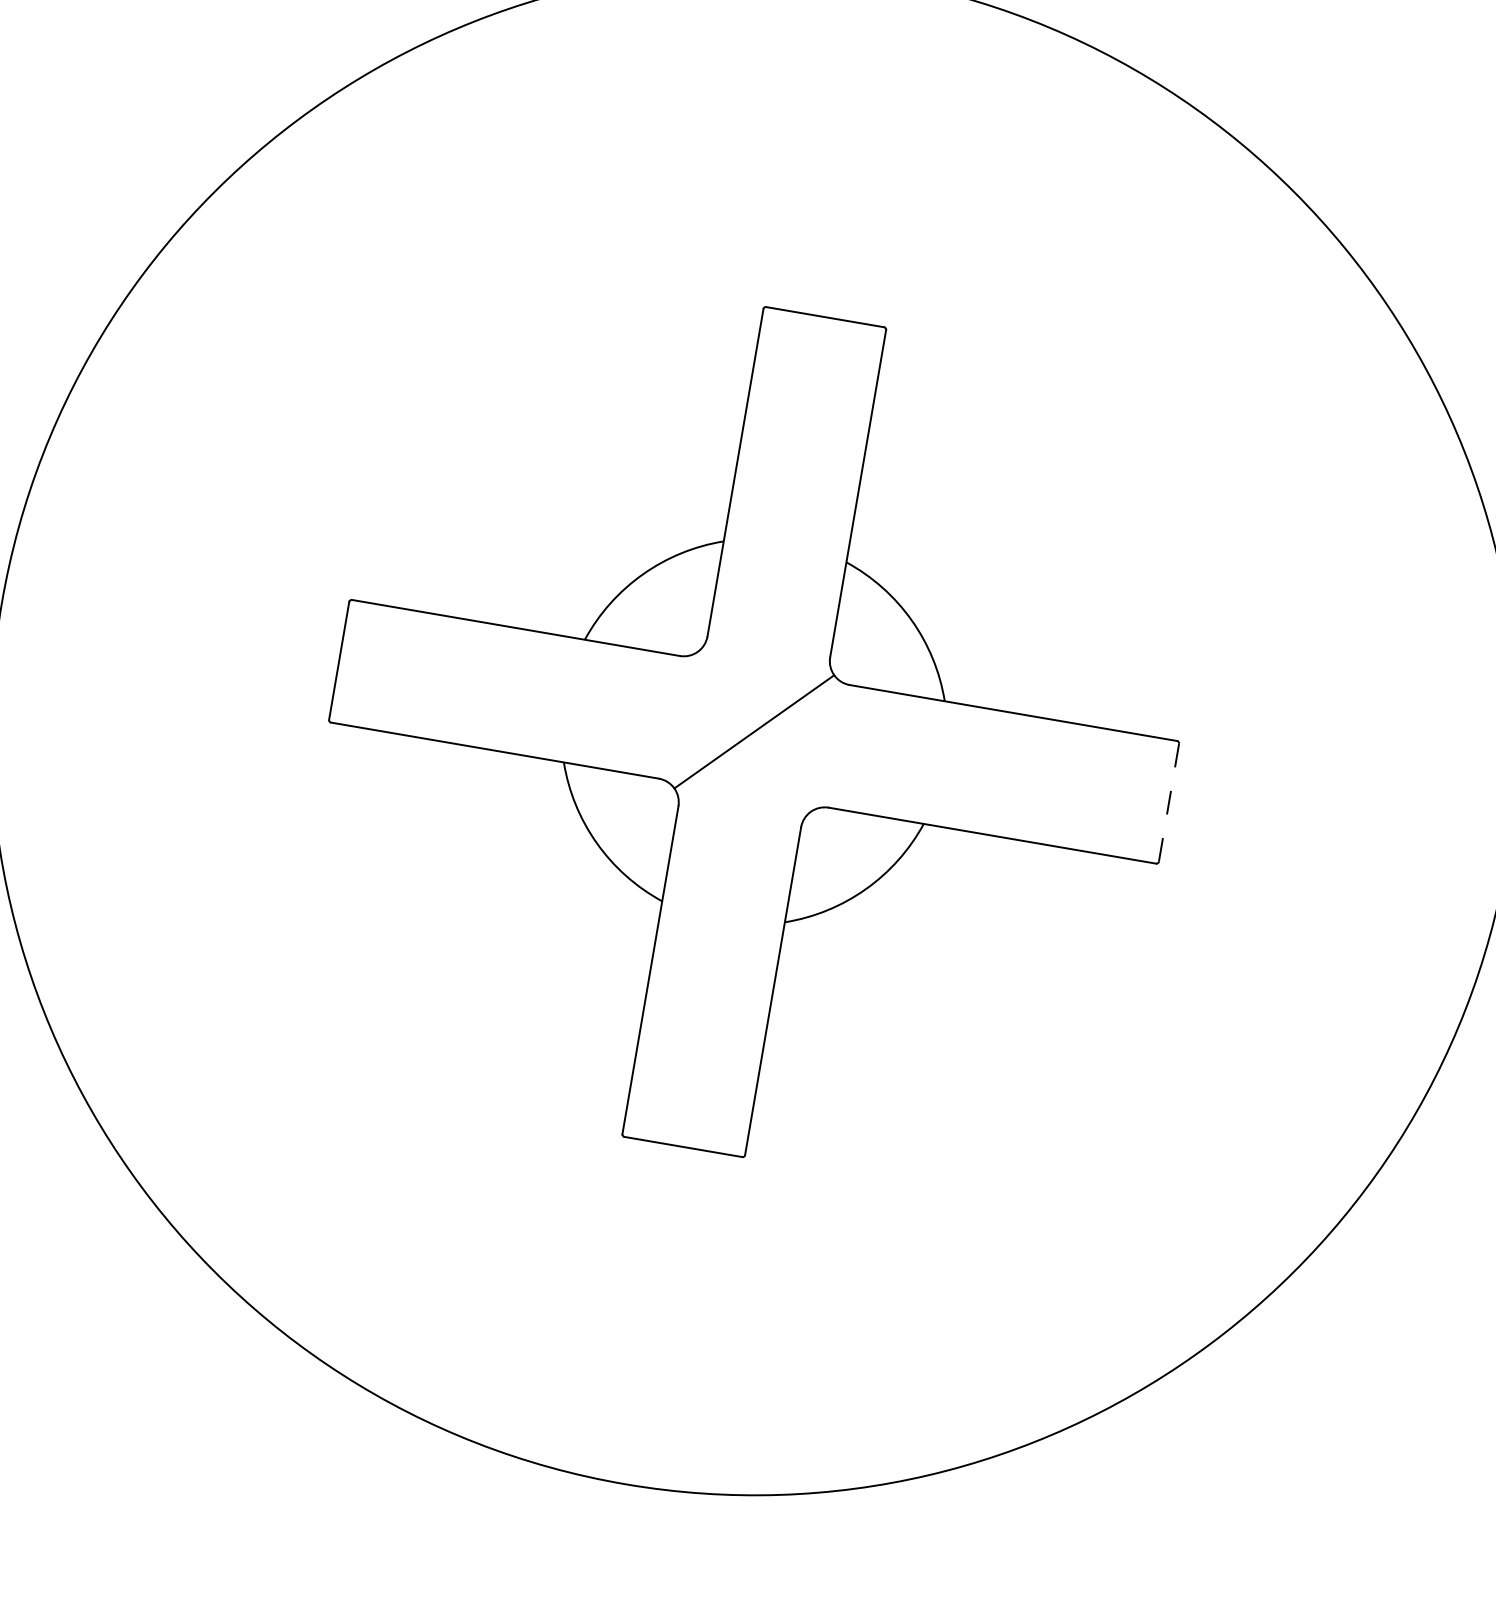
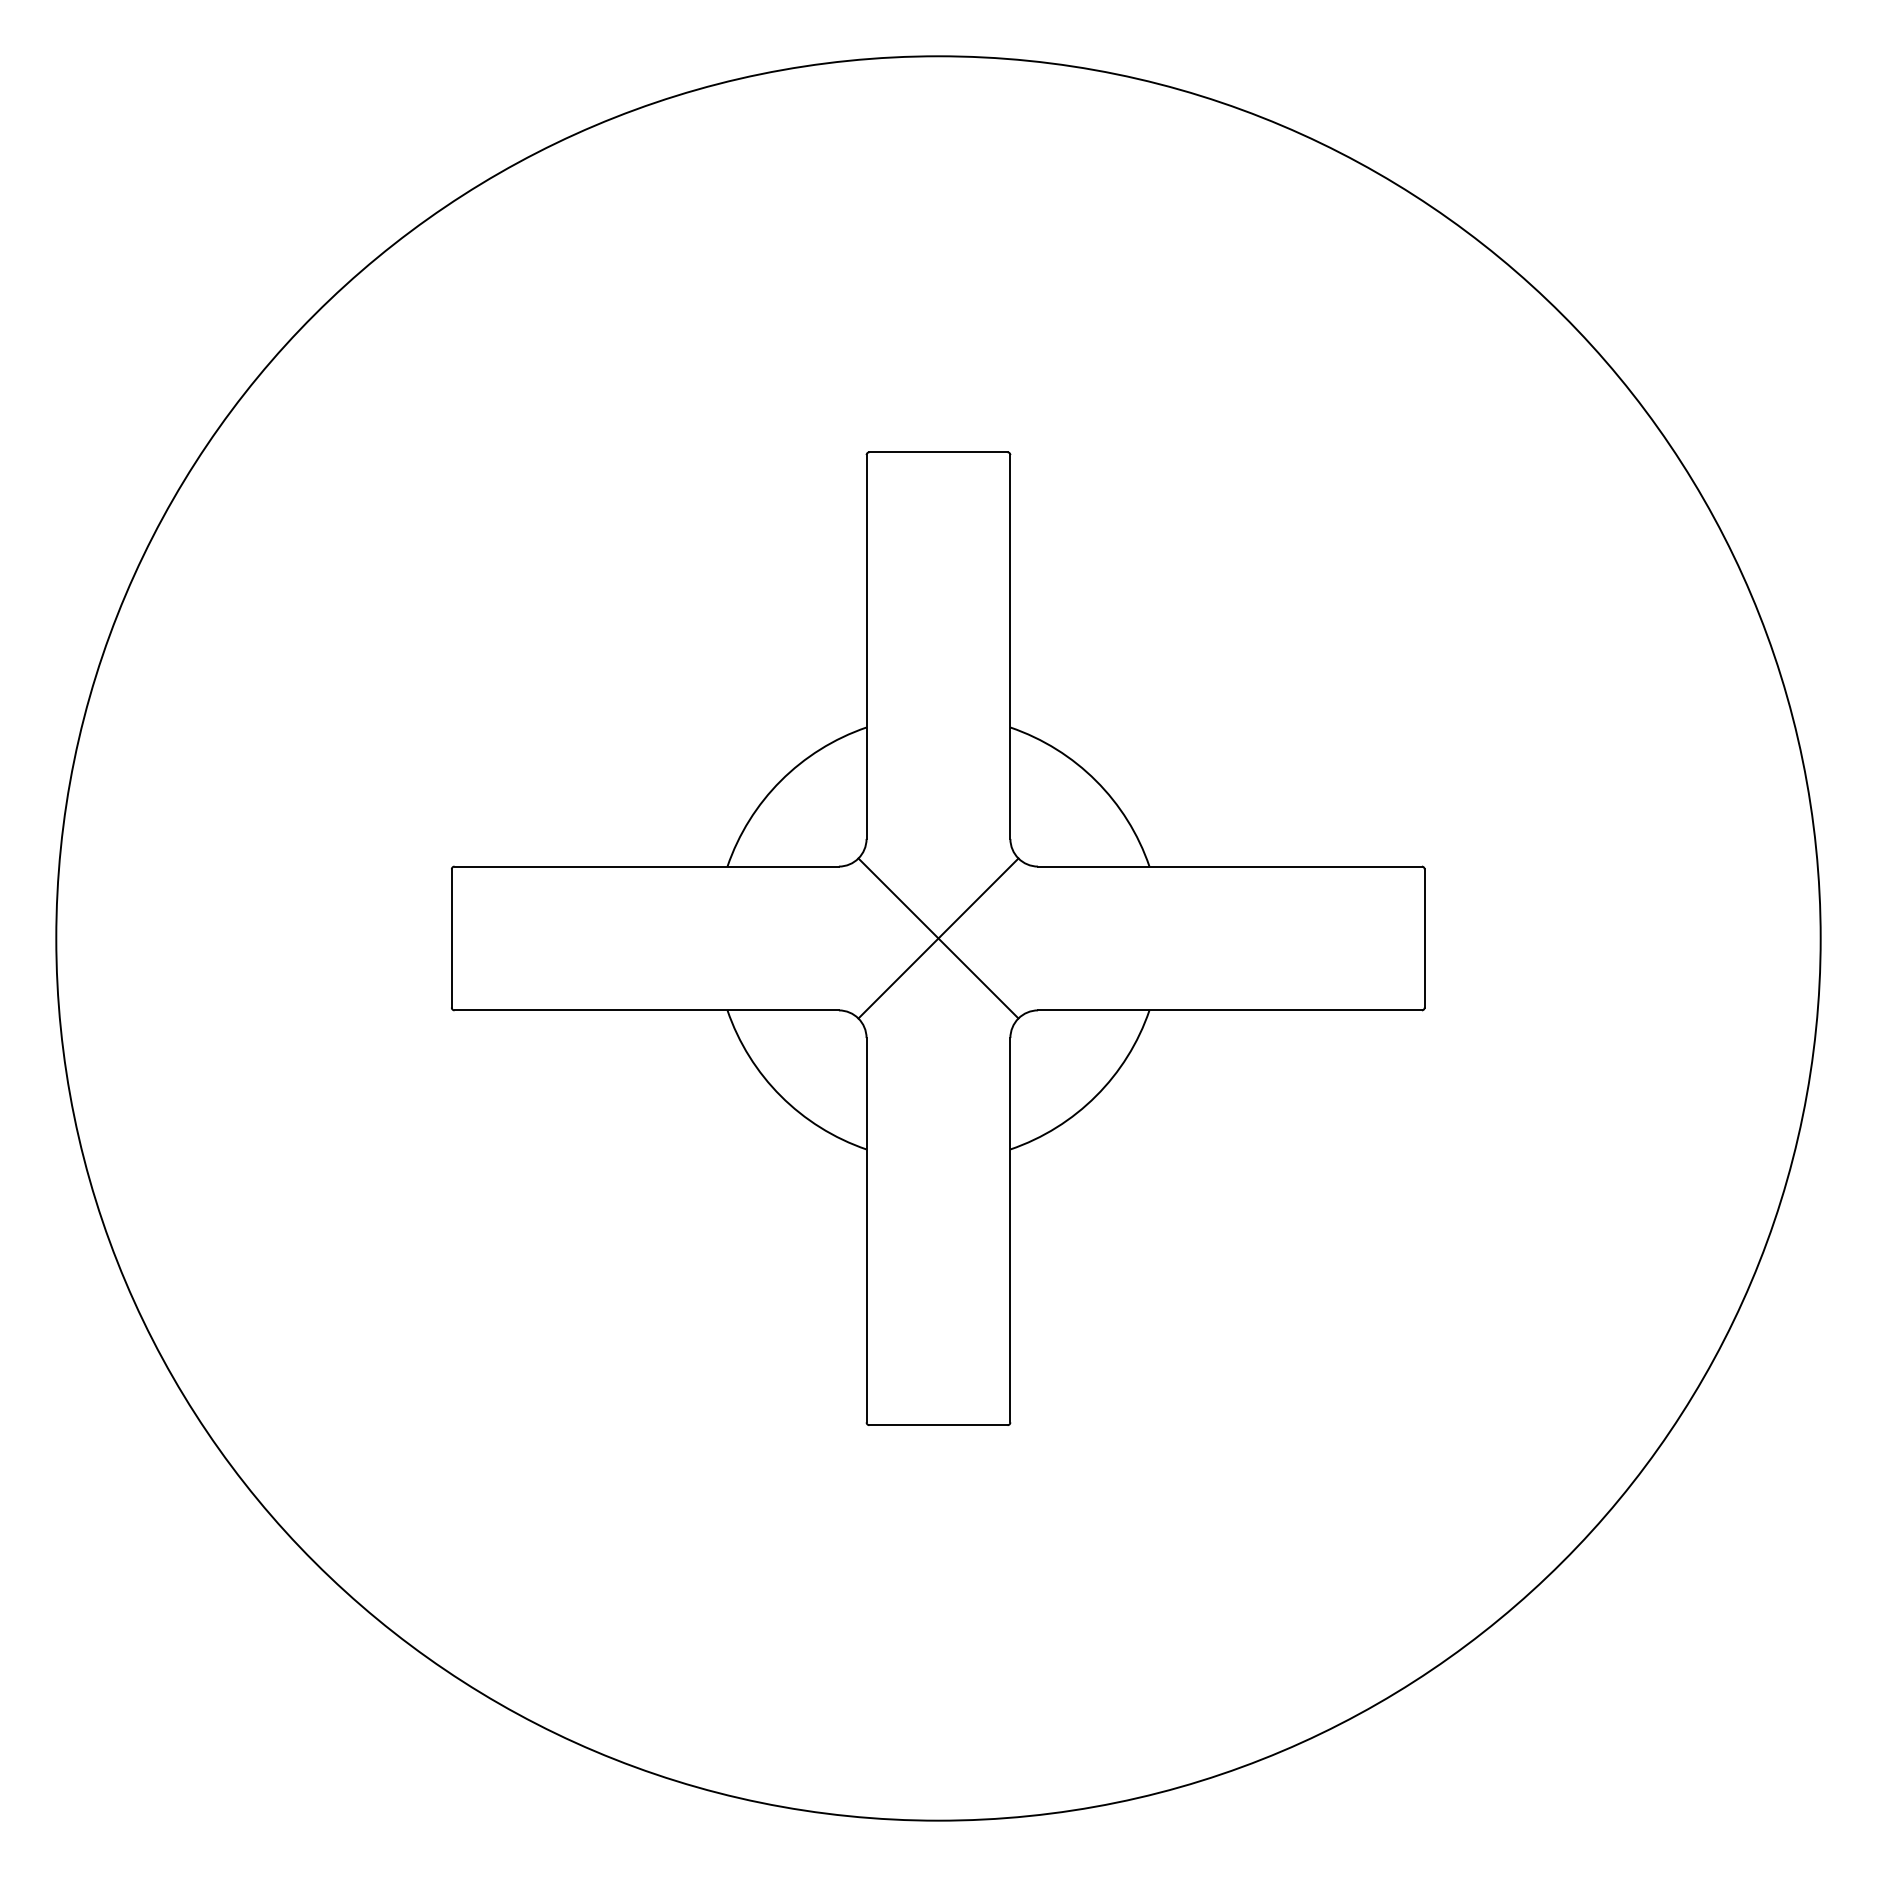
line: (754, 731) -> (938, 938), added
line: (1168, 802) -> (1424, 938), dashed -> solid

